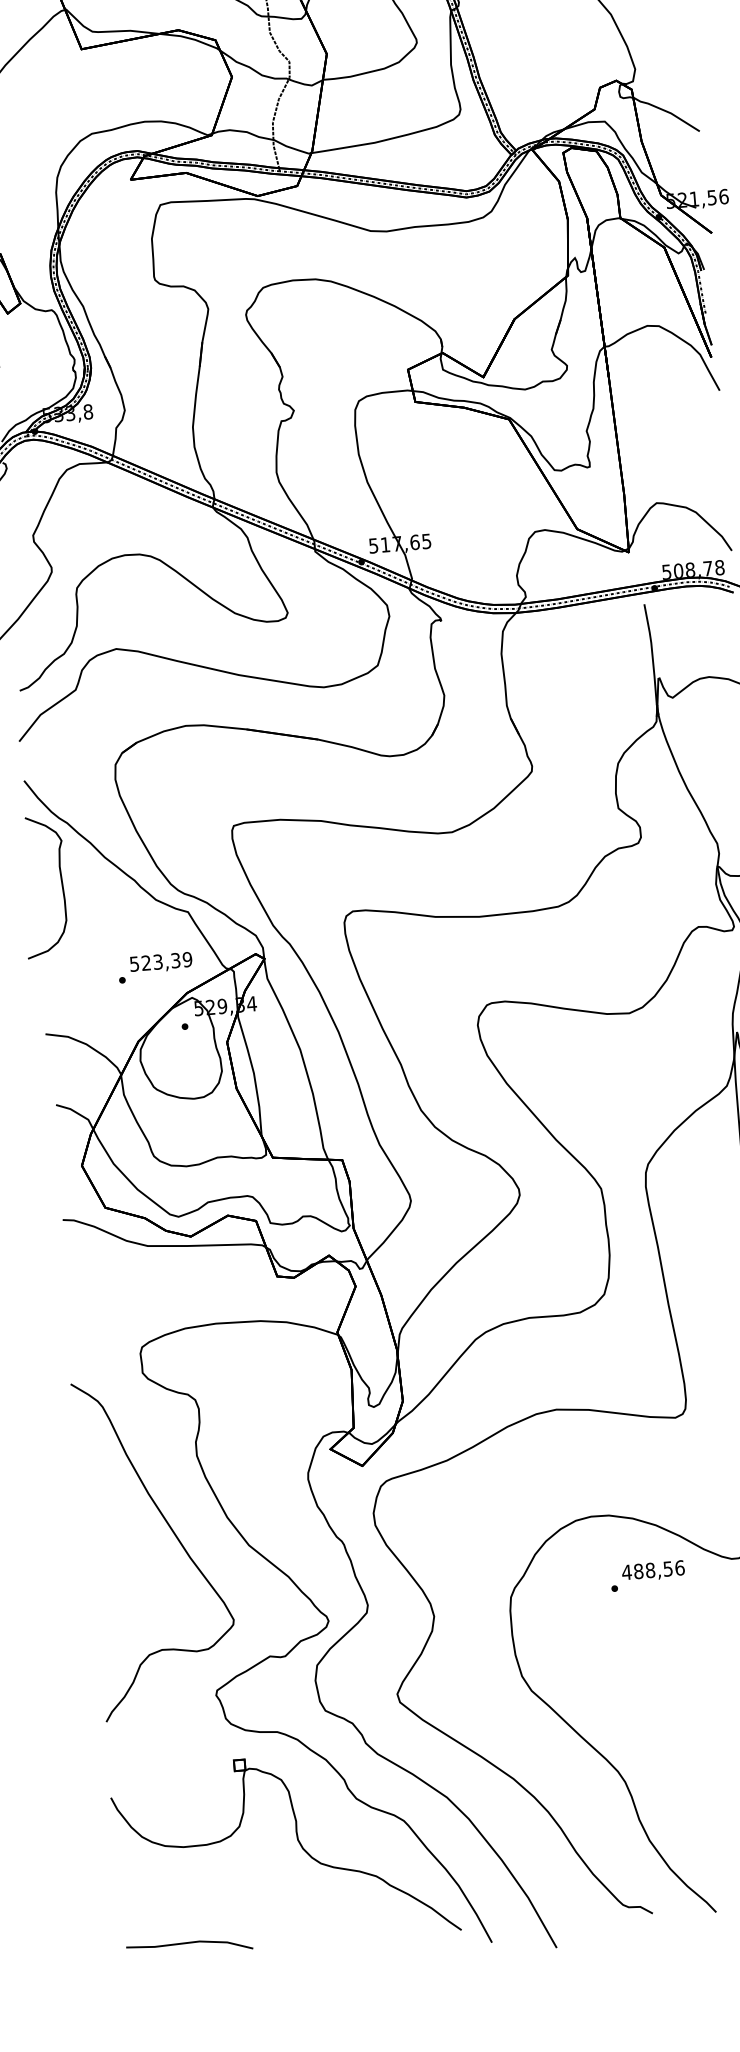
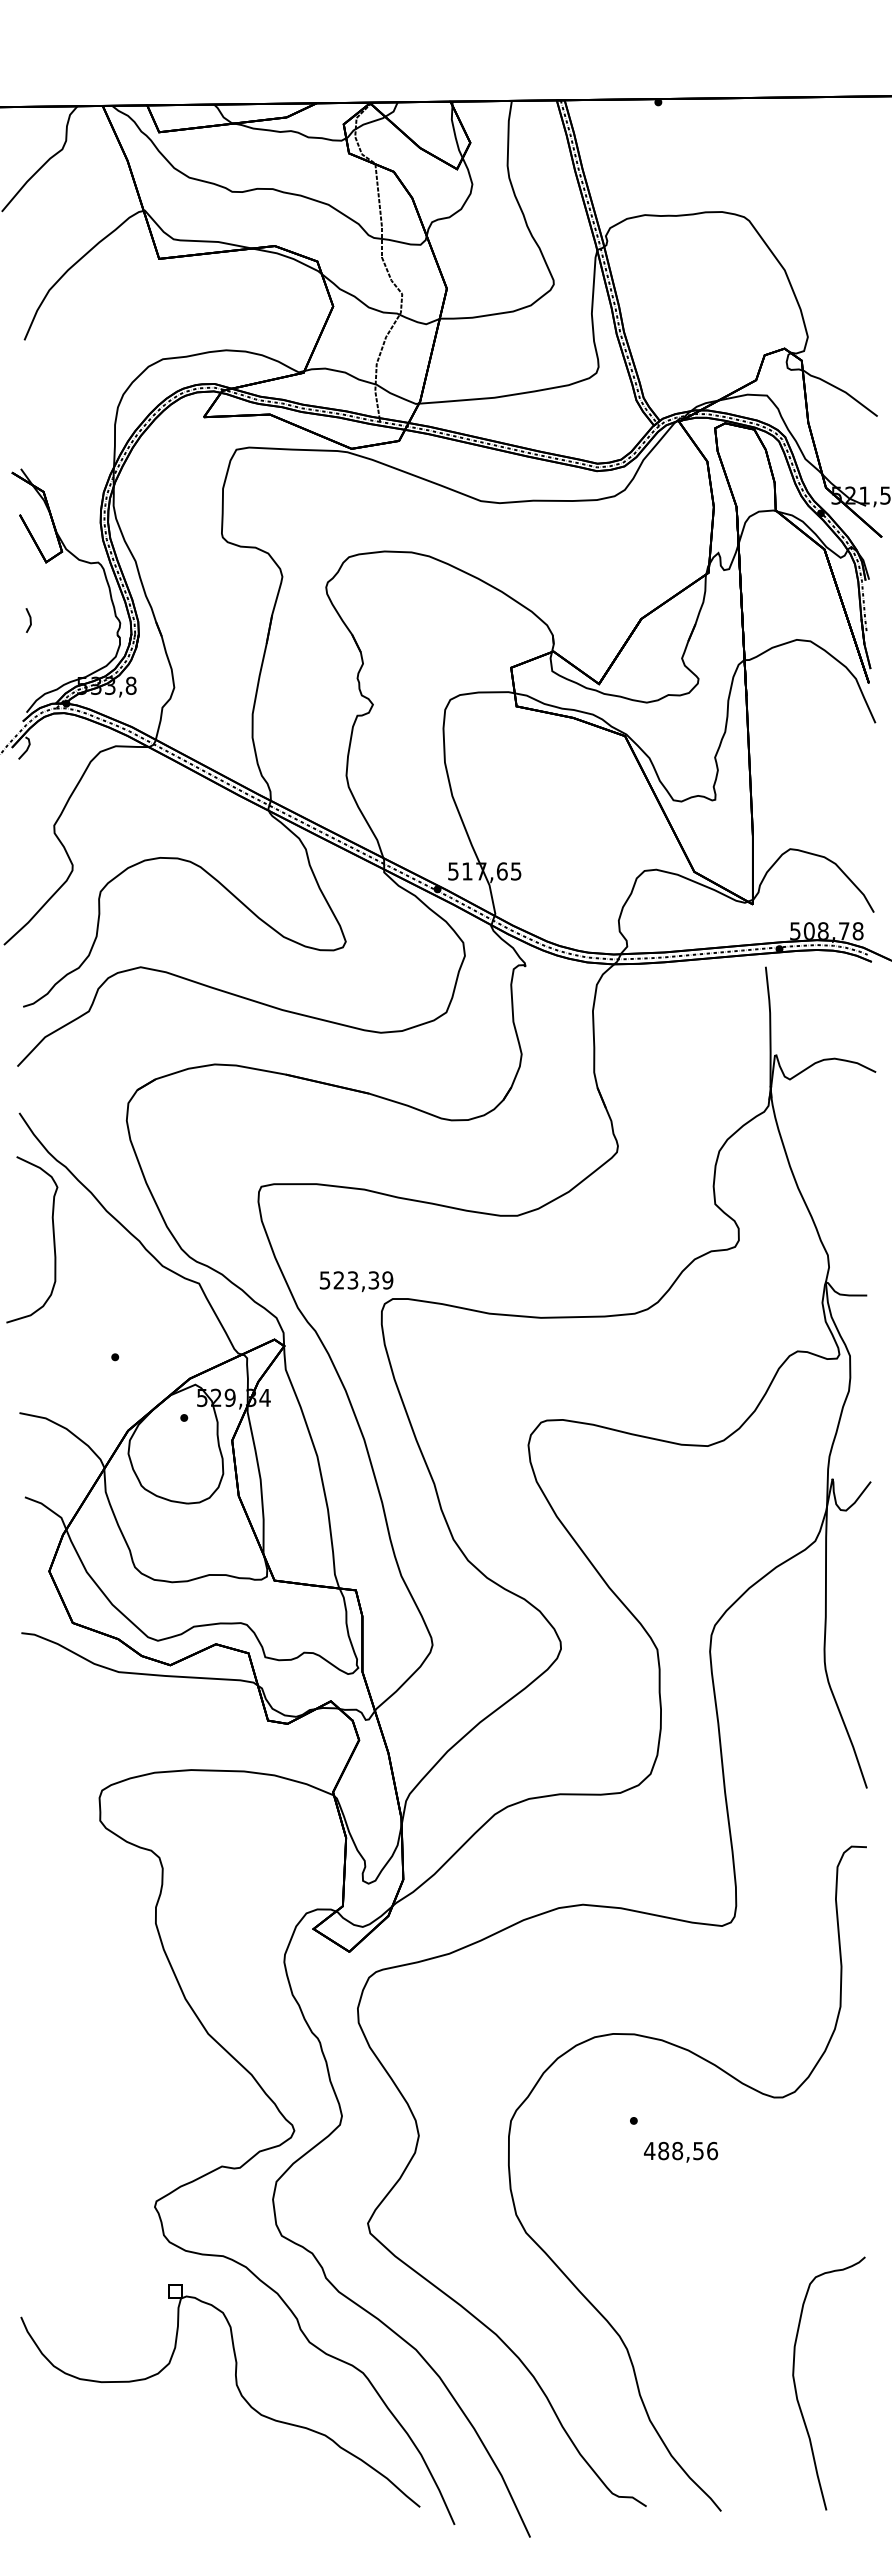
text: (161, 962) -> (356, 1281), moved
curve: (174, 1535) -> (121, 2014), removed
text: (653, 1571) -> (681, 2152), moved
line: (187, 1944) -> (96, 2496), removed

